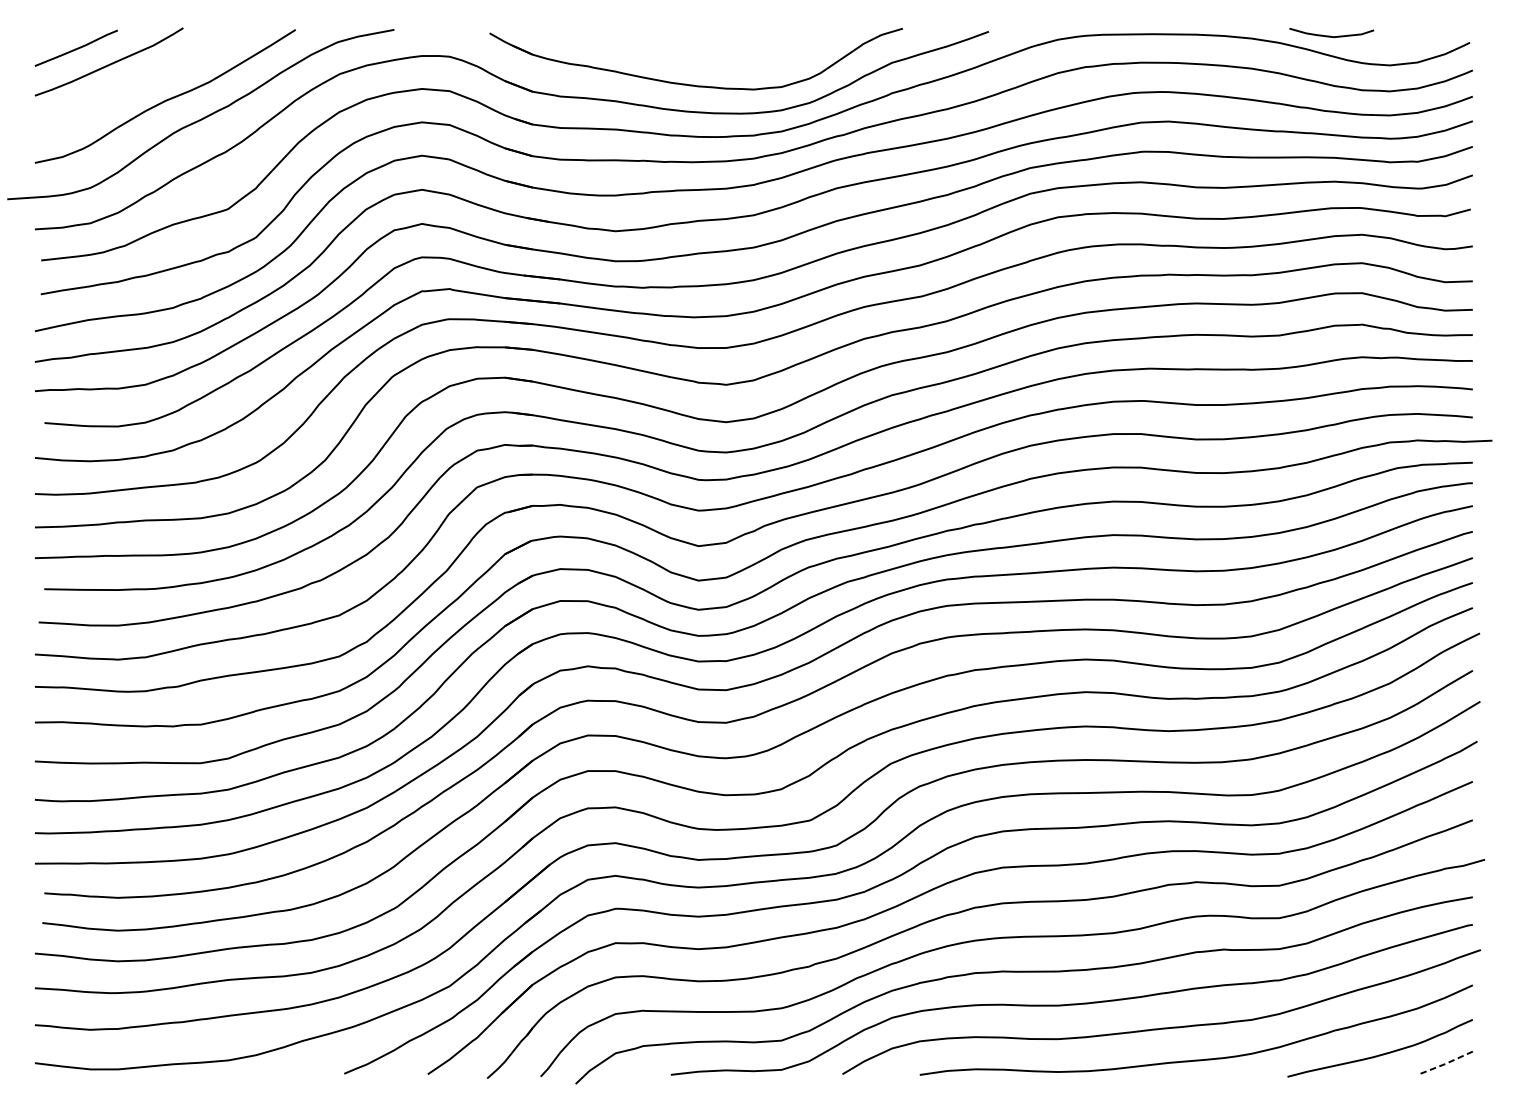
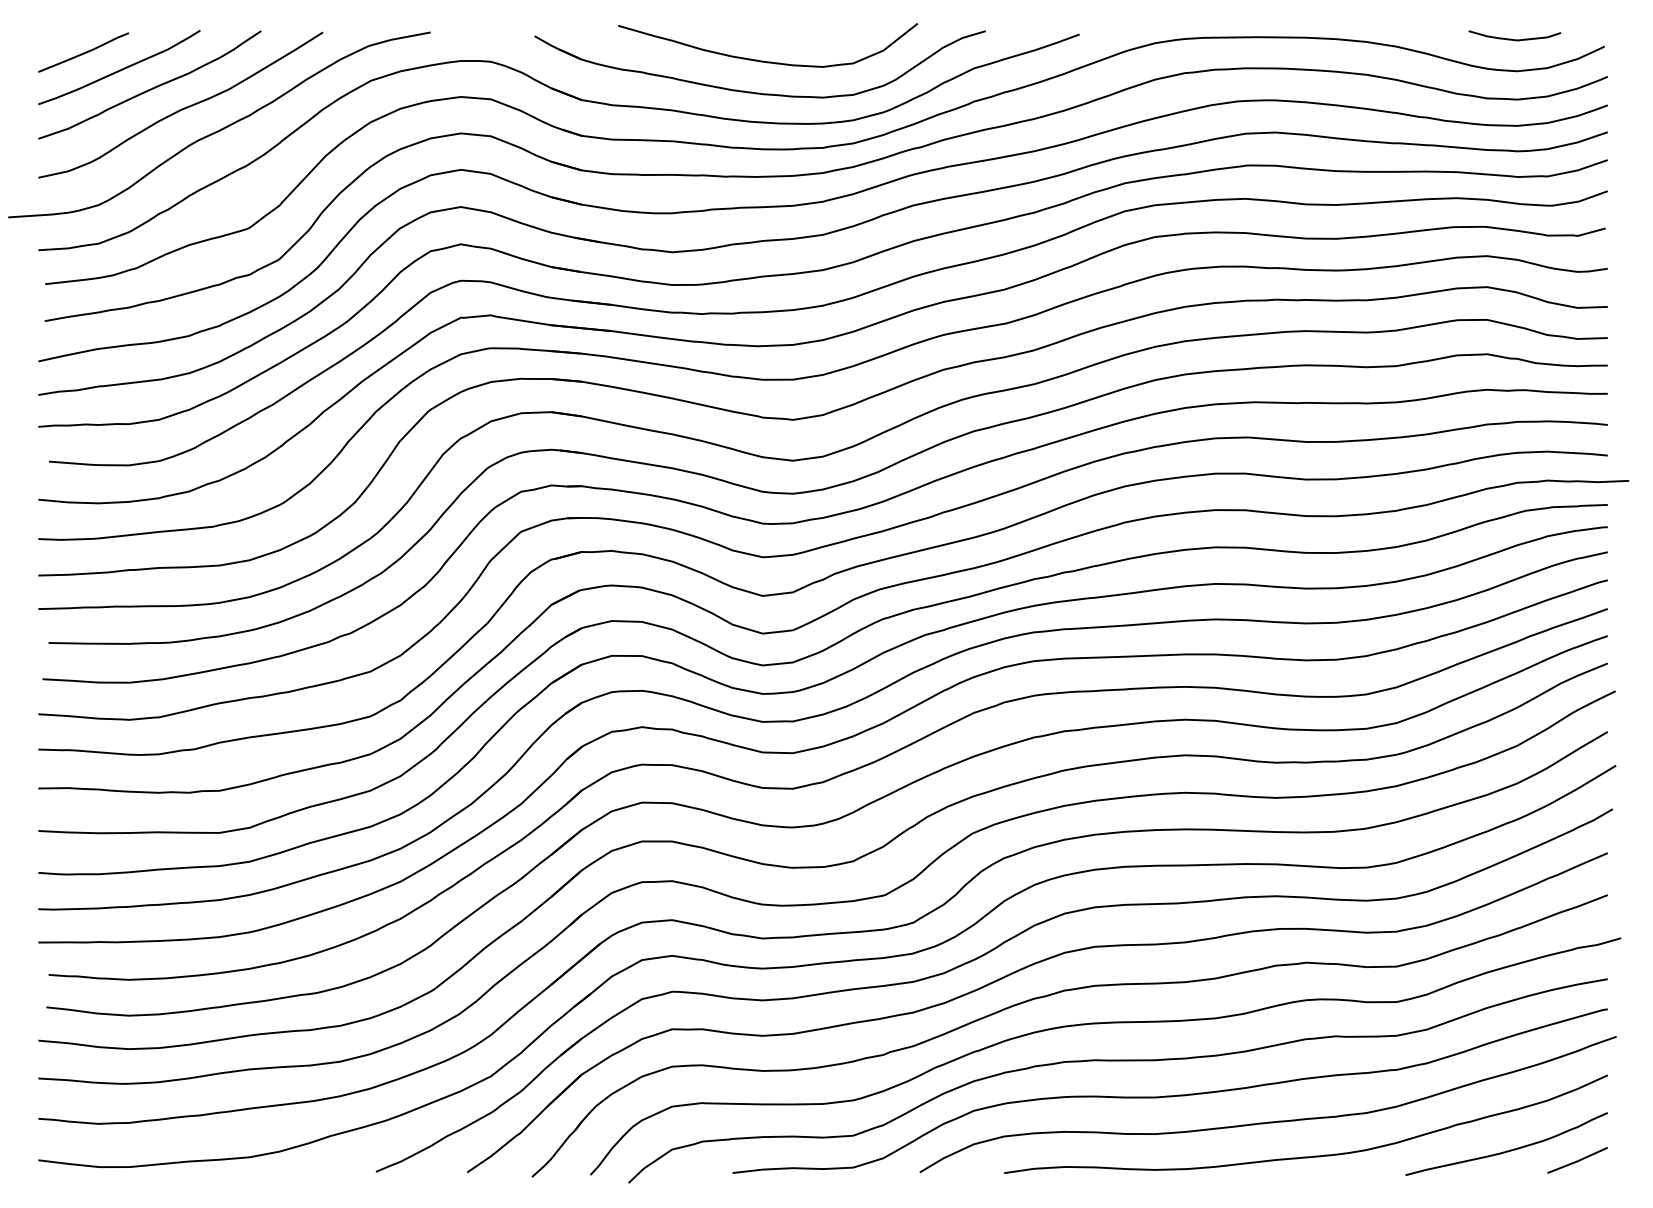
curve: (1331, 36) -> (1514, 39), moved
curve: (699, 55) -> (763, 60), added
curve: (137, 81) -> (150, 88), added
line: (1445, 1064) -> (1577, 1161), dashed -> solid

